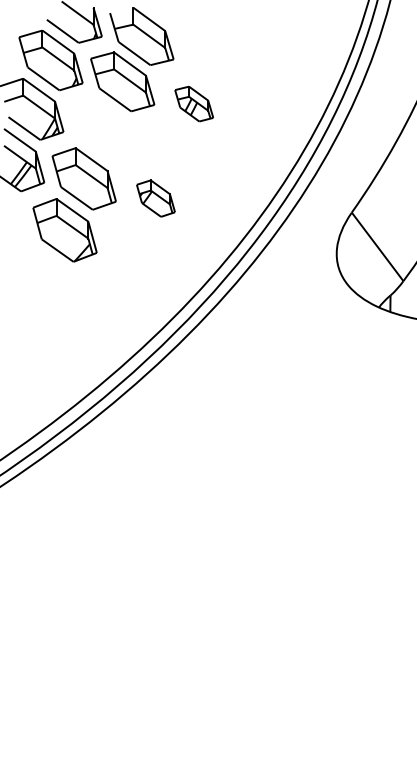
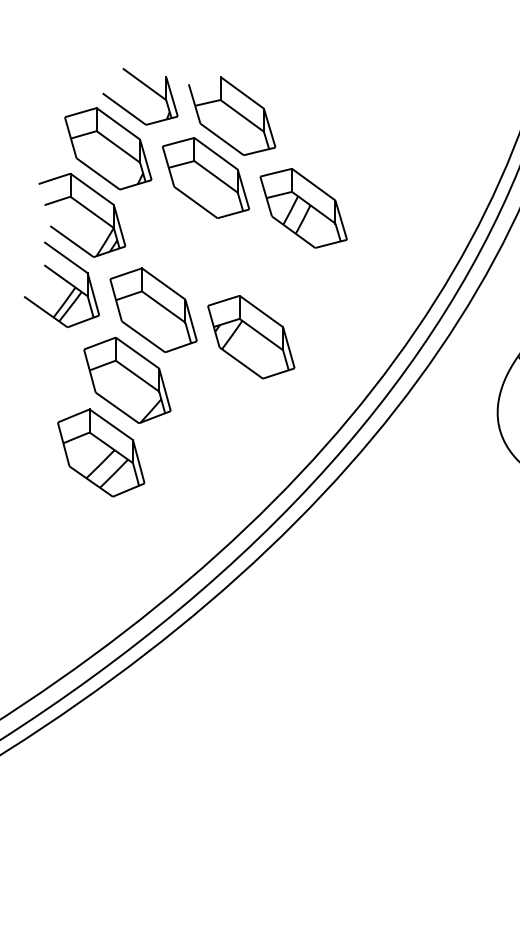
part: (193, 103) -> (302, 207), size x1.67
part: (155, 198) -> (250, 336), size x1.67
part: (45, 283) -> (100, 452), added

